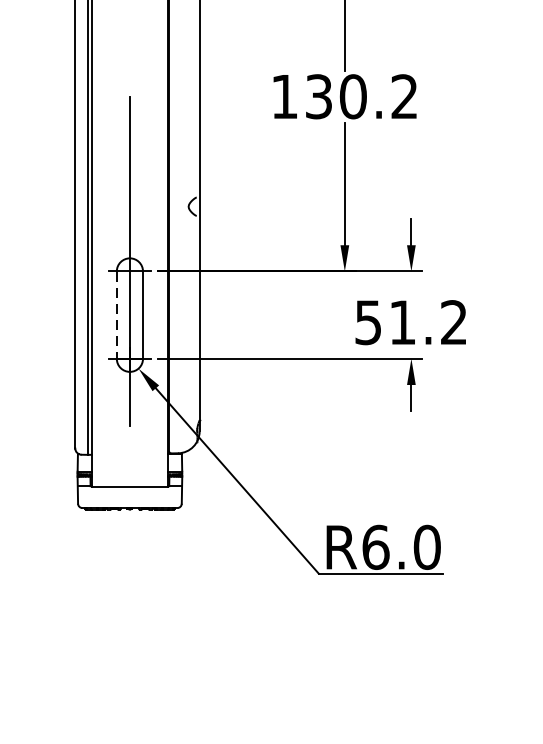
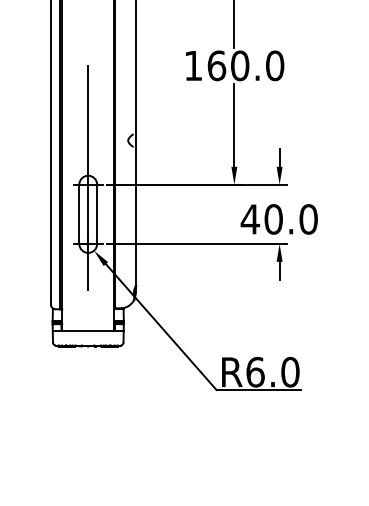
text: (361, 96) -> (245, 65), 130.2 -> 160.0
line: (117, 315) -> (79, 214), dashed -> solid
text: (409, 322) -> (278, 219), 51.2 -> 40.0

